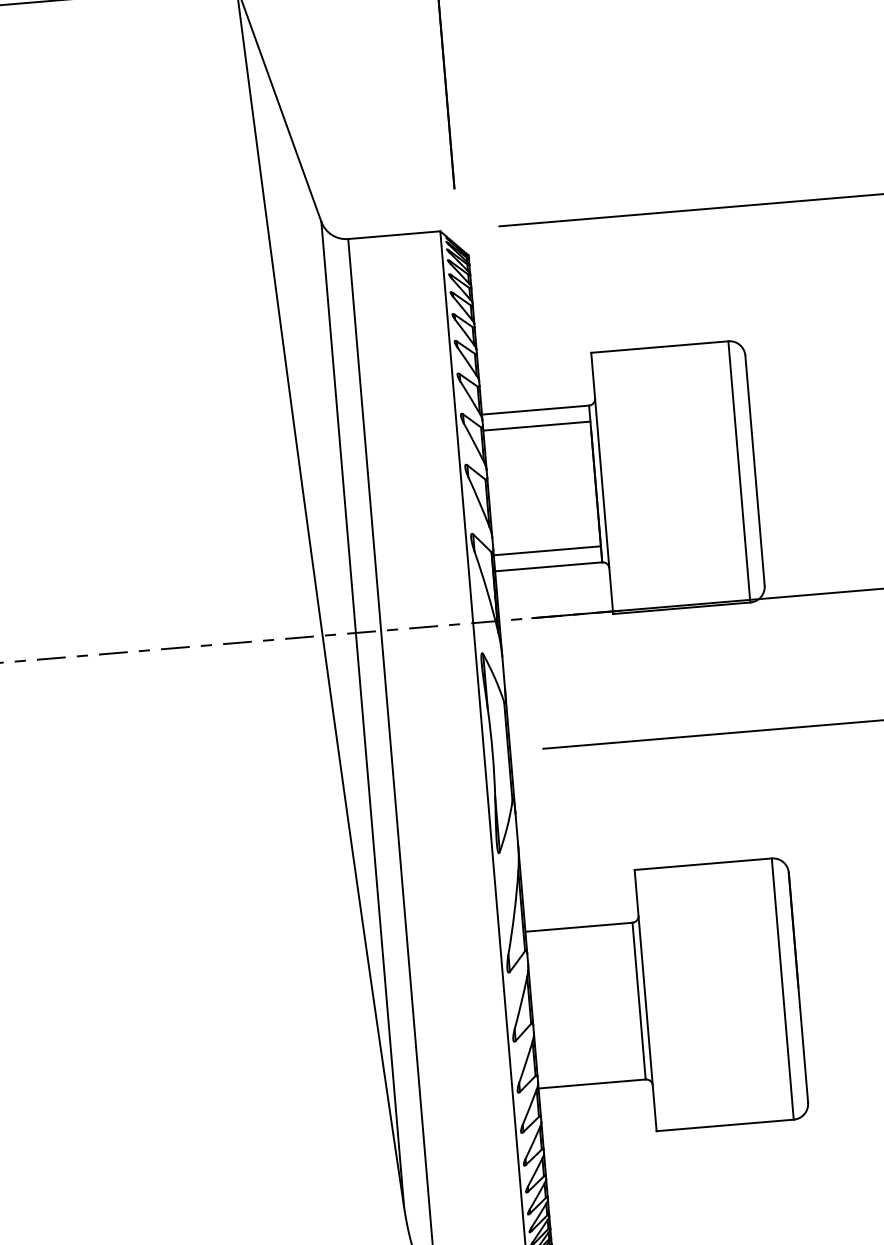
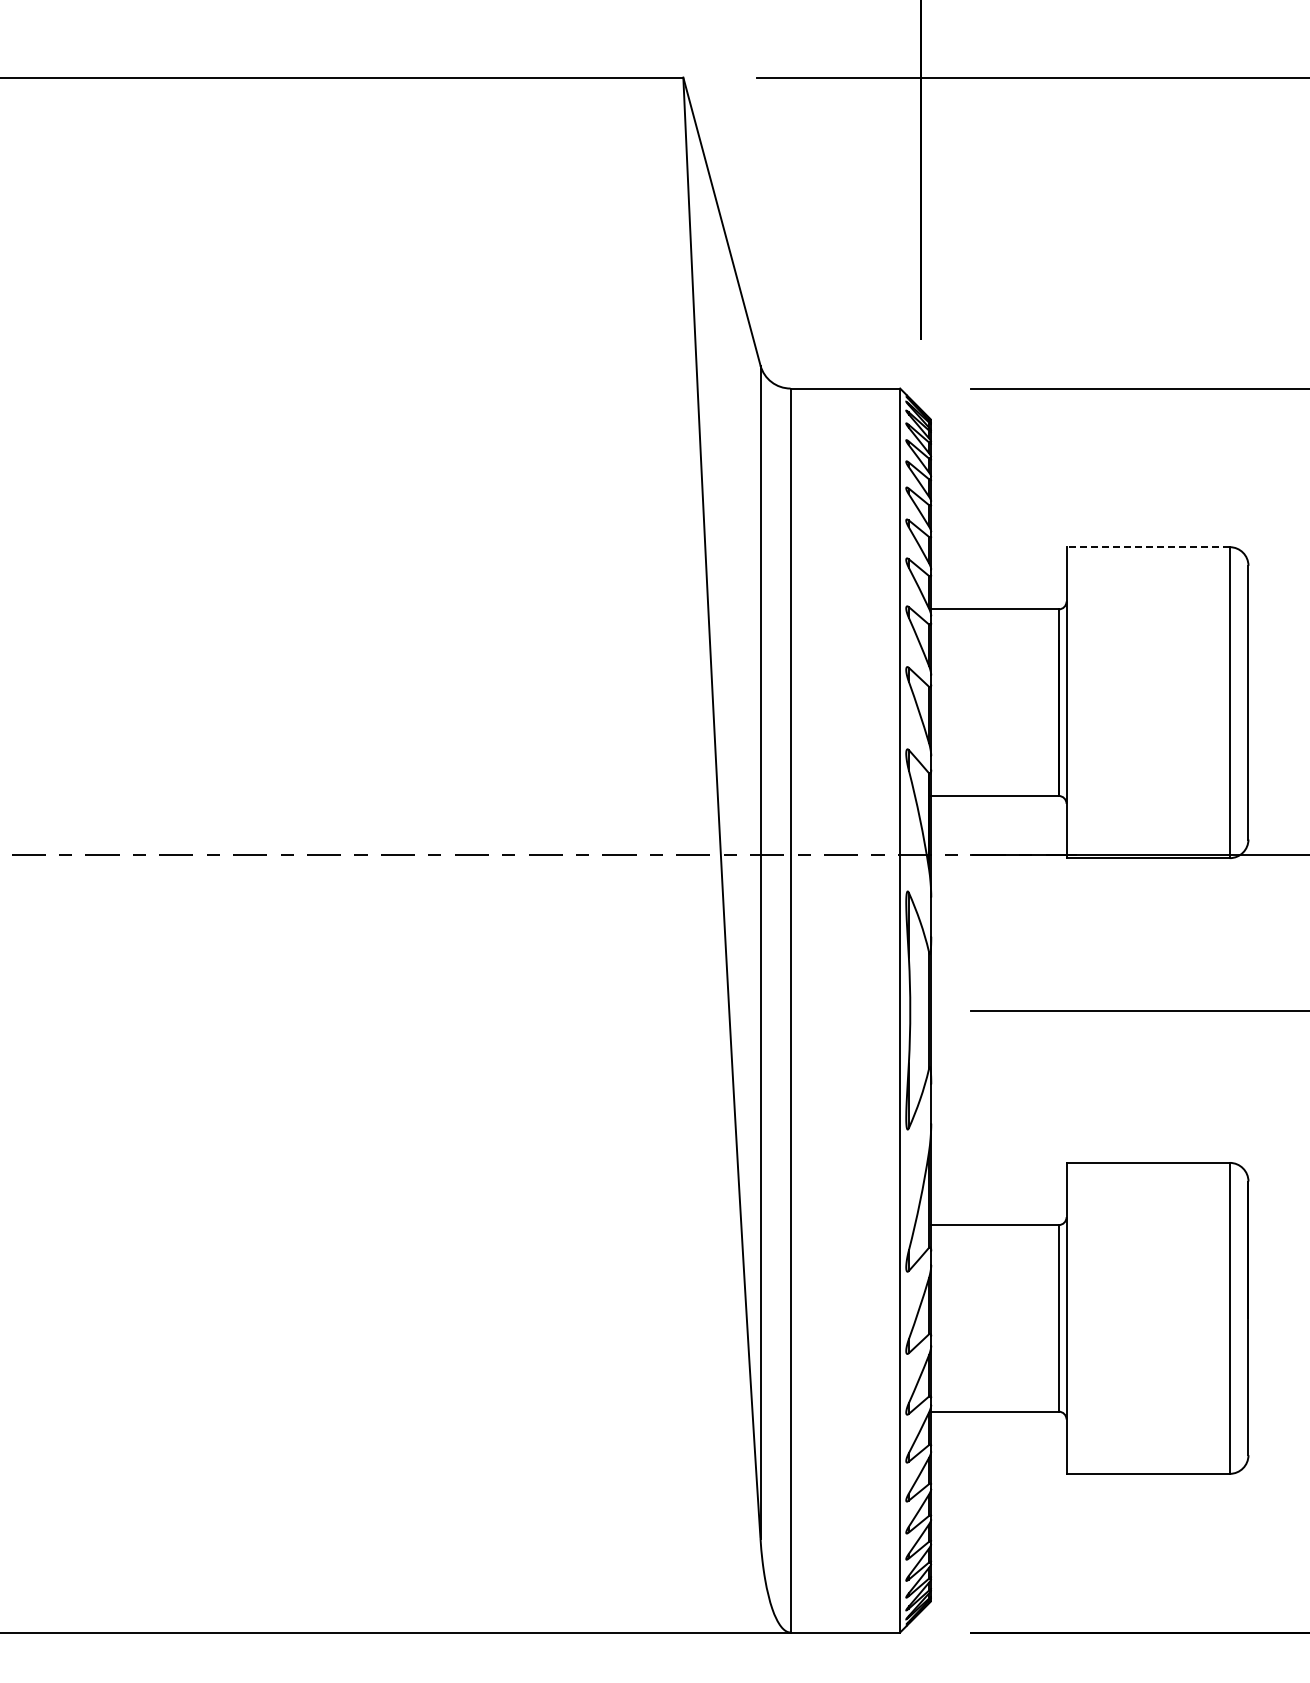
line: (660, 347) -> (1148, 547), solid -> dashed
line: (536, 426) -> (994, 628), removed
line: (546, 550) -> (994, 776), removed

